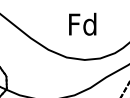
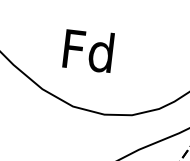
text: (82, 23) -> (88, 49), moved

